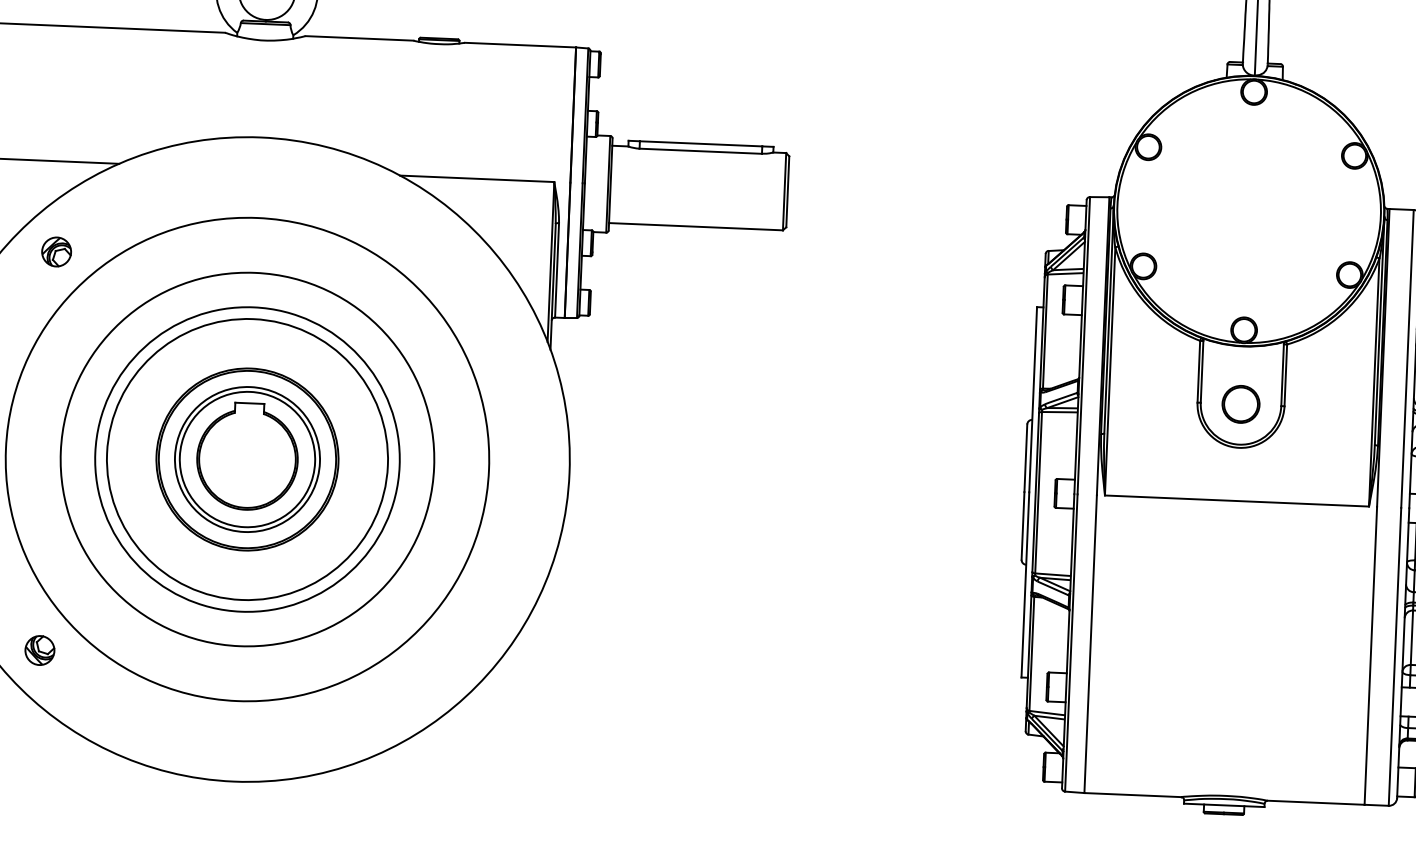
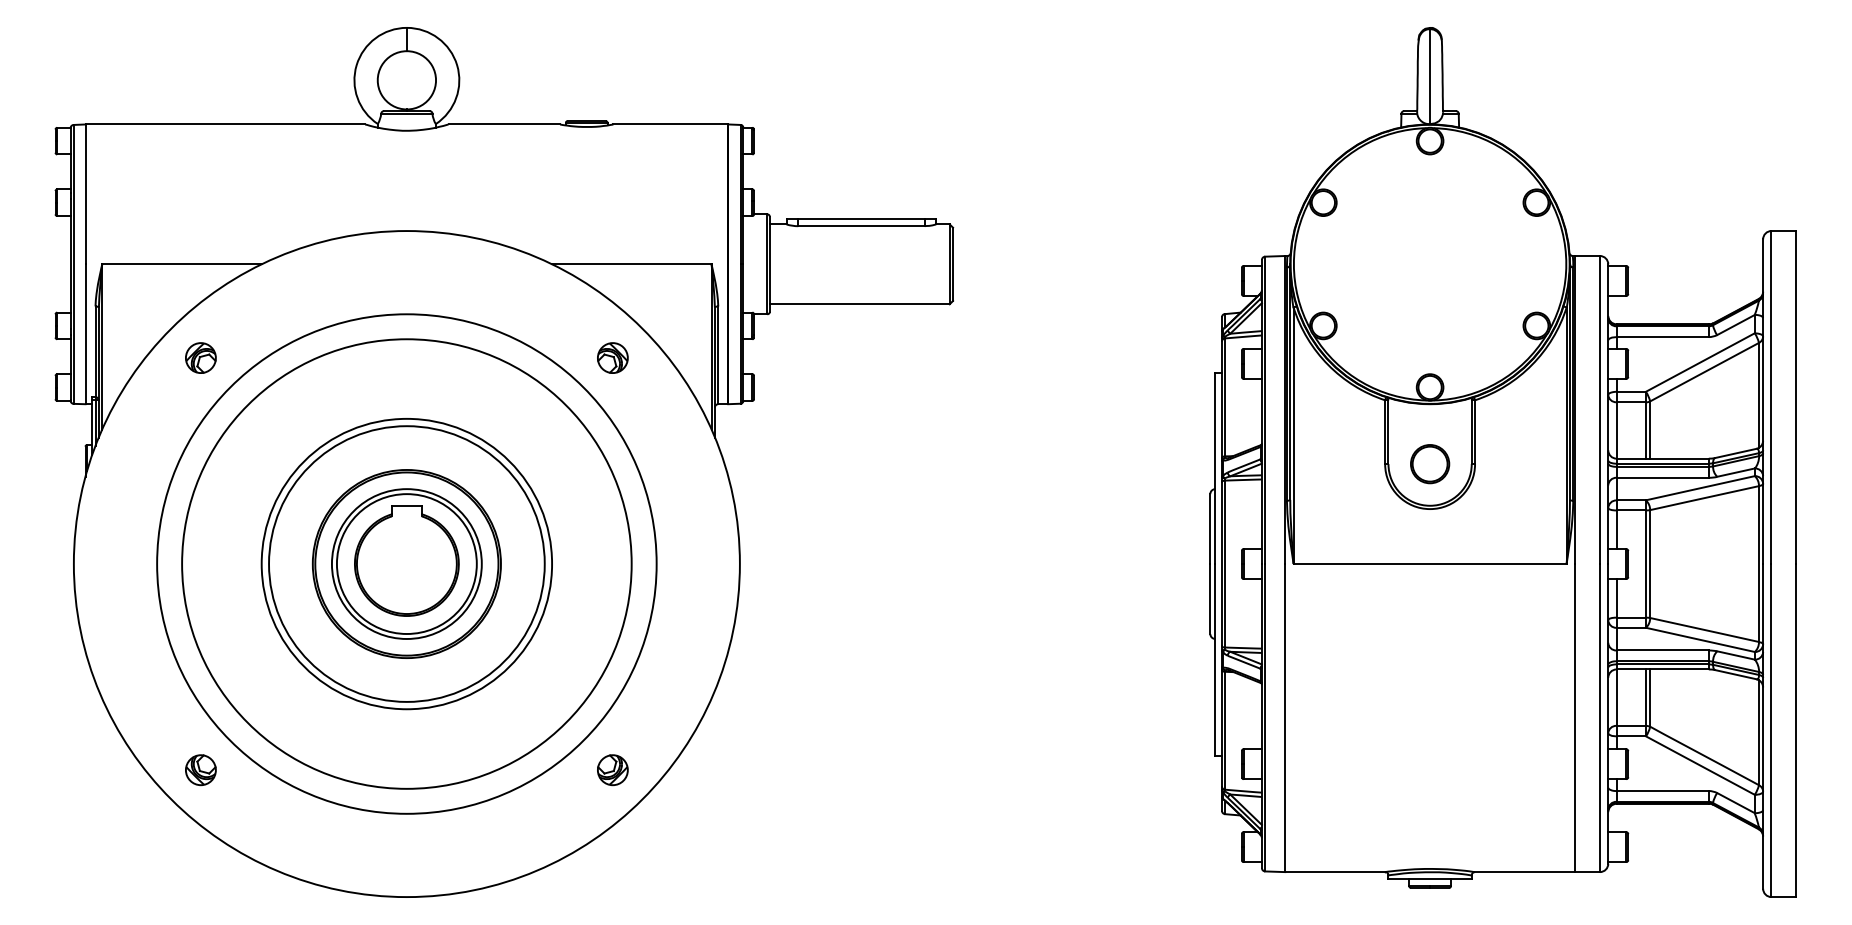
part: (454, 268) -> (612, 357), added
circle: (247, 458) -> (406, 563), size x0.71
circle: (247, 458) -> (406, 563), size x1.43
part: (437, 667) -> (612, 770), added

